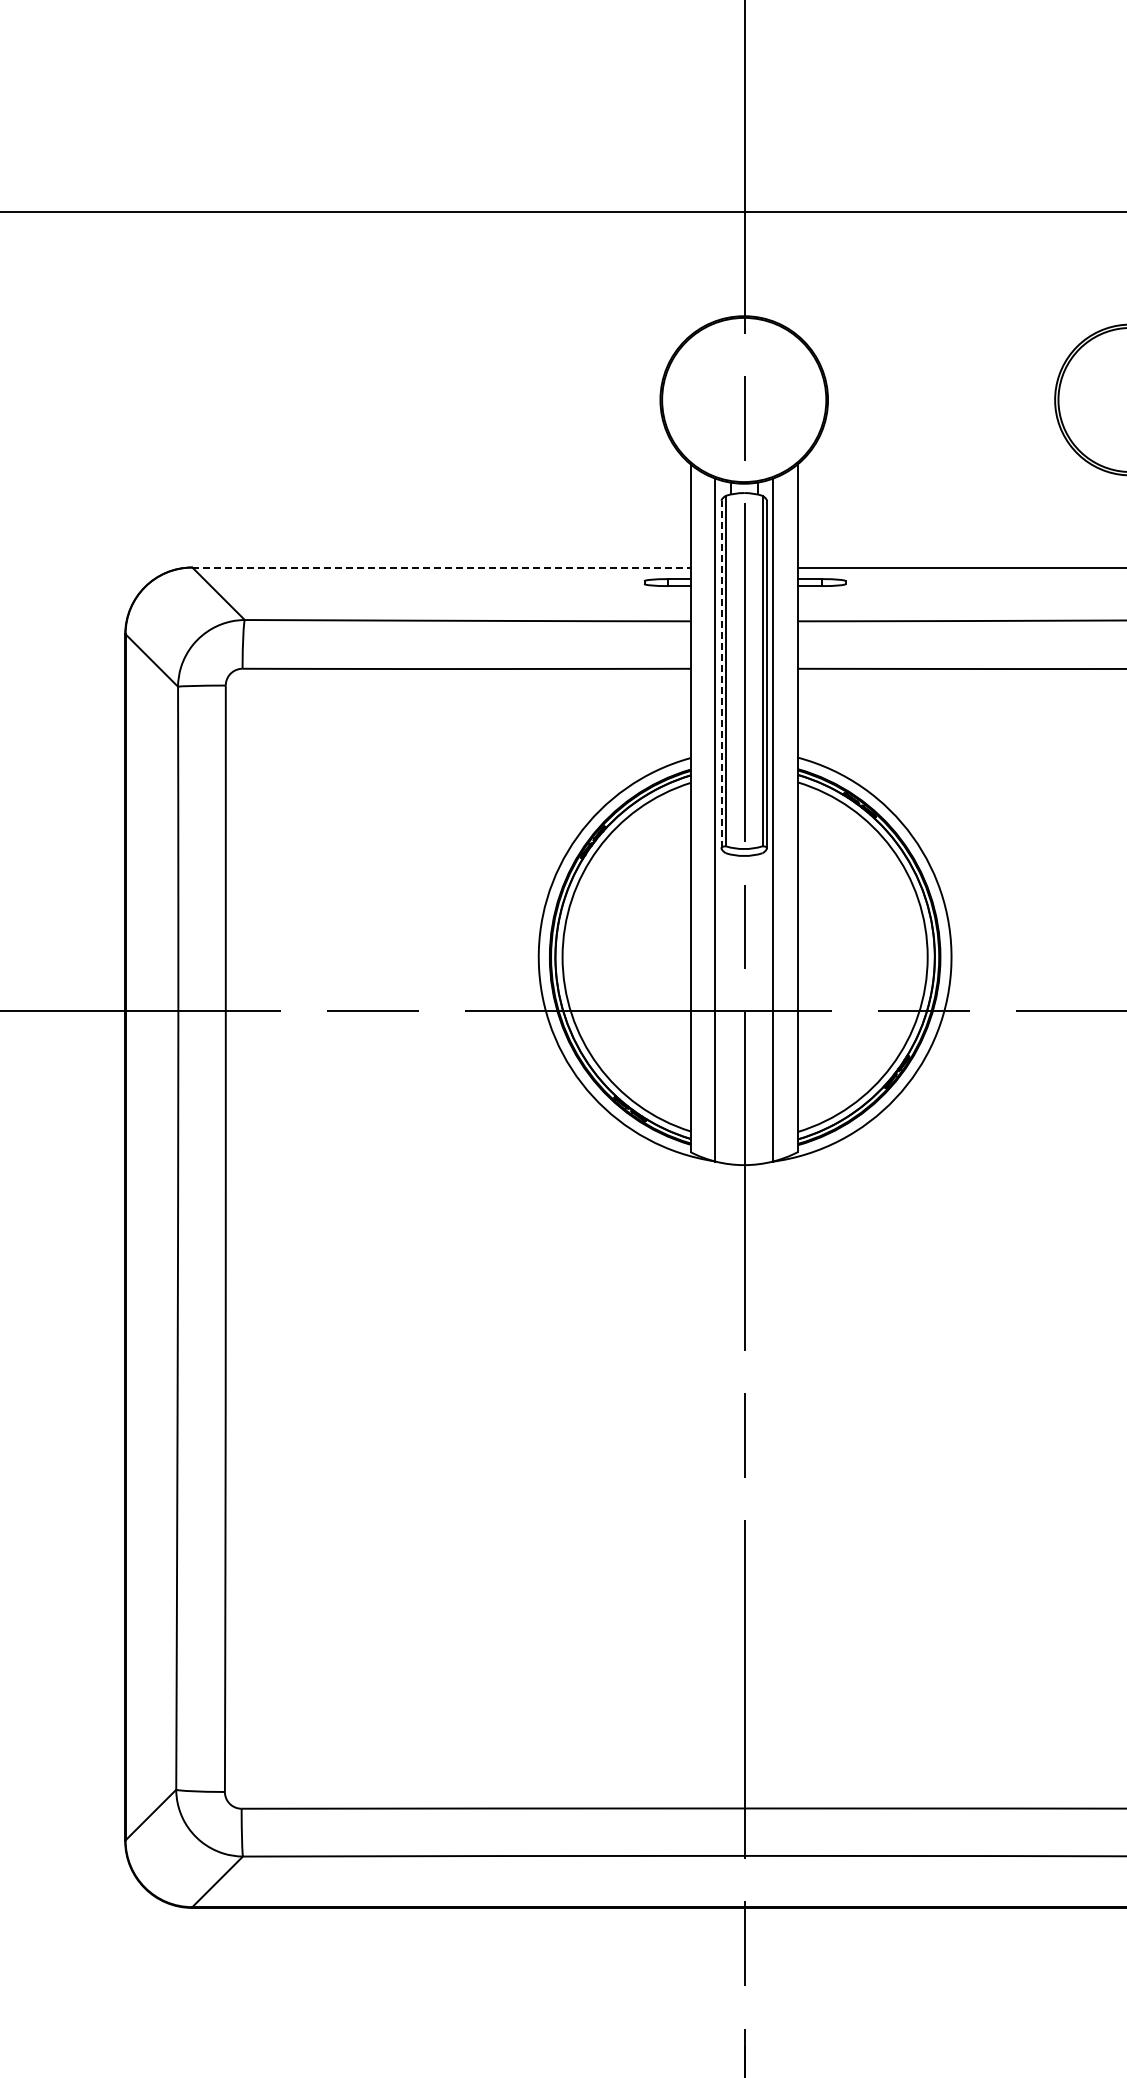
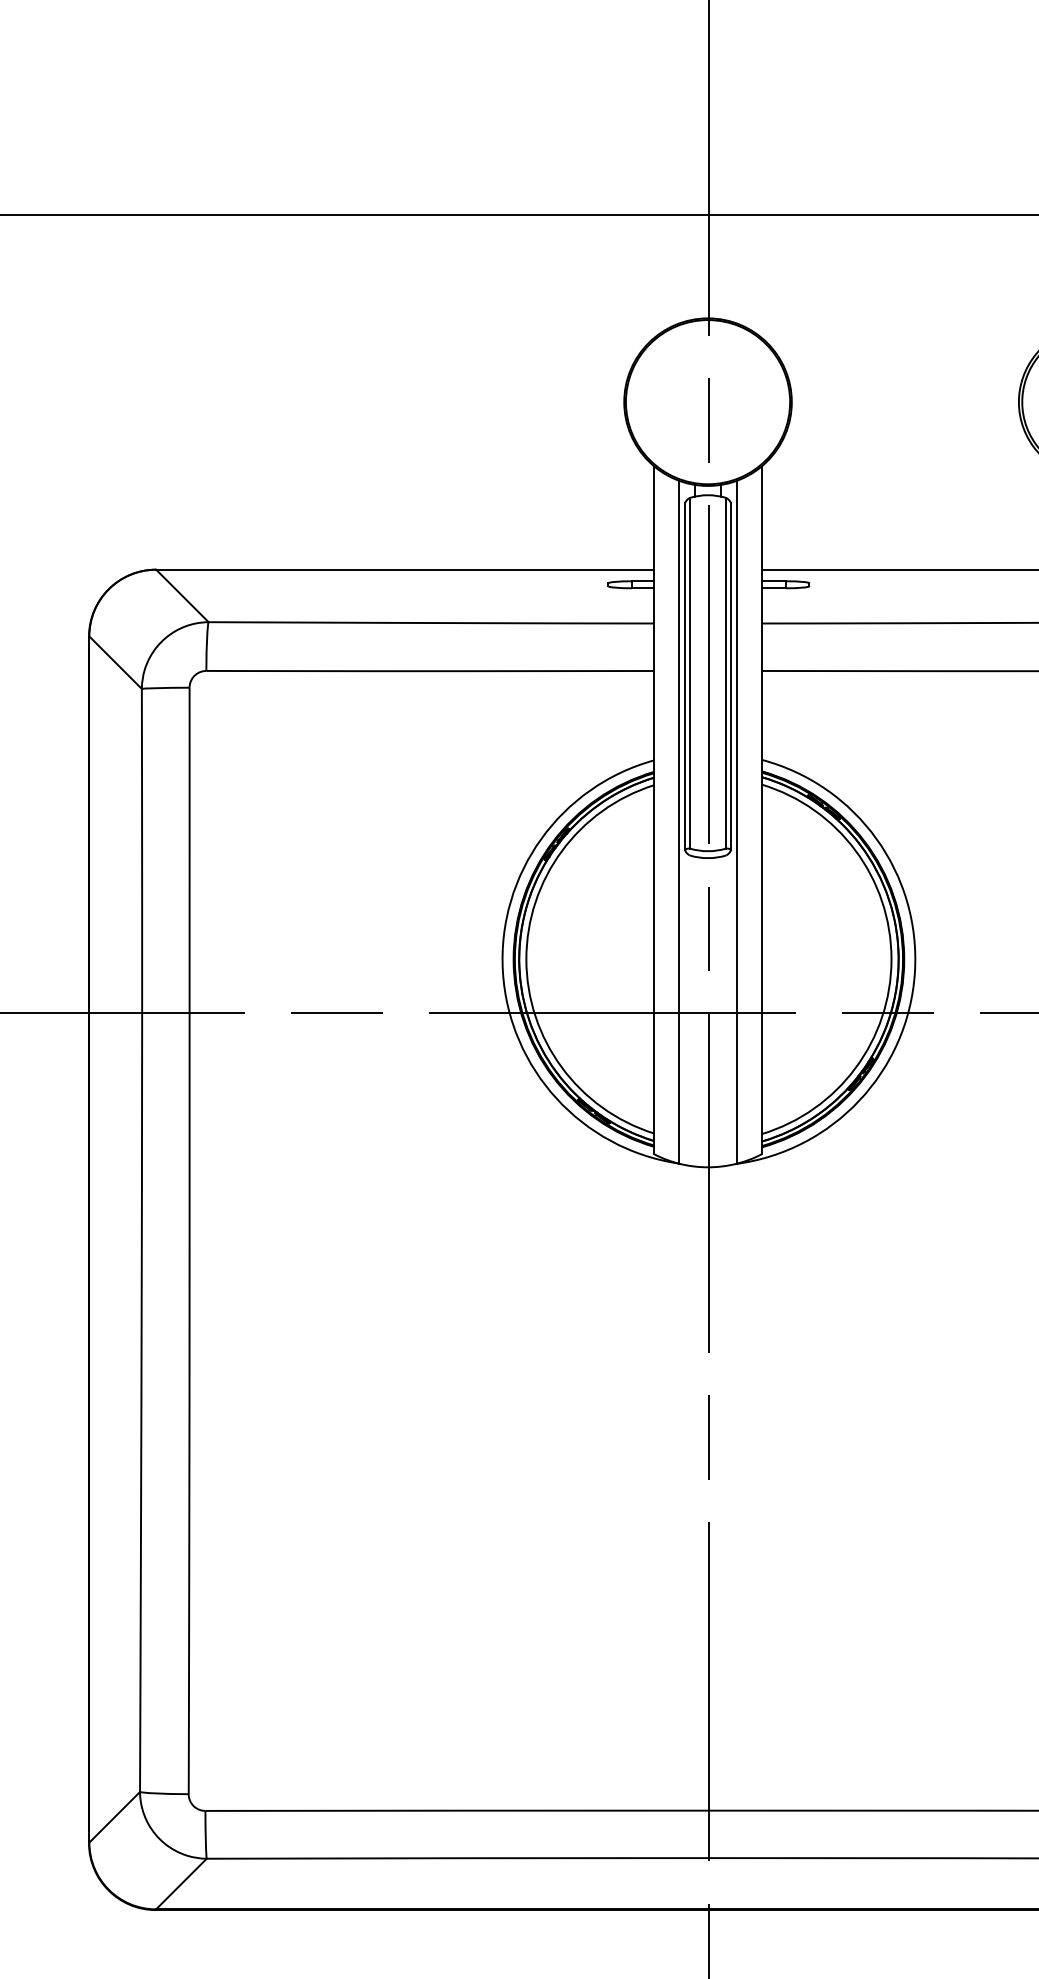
line: (441, 567) -> (405, 569), dashed -> solid
line: (721, 674) -> (685, 676), dashed -> solid

